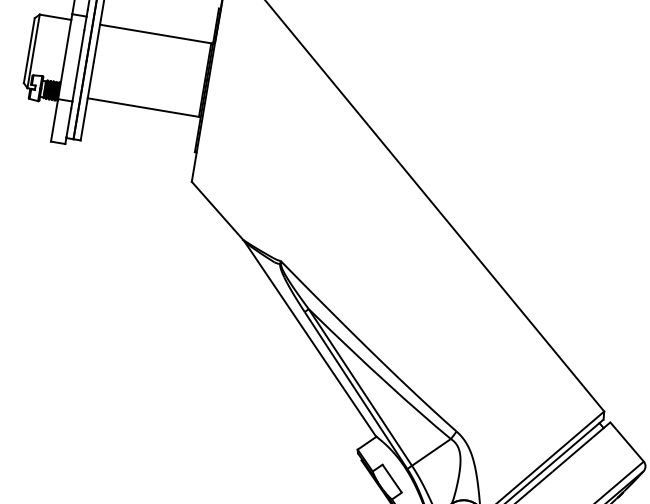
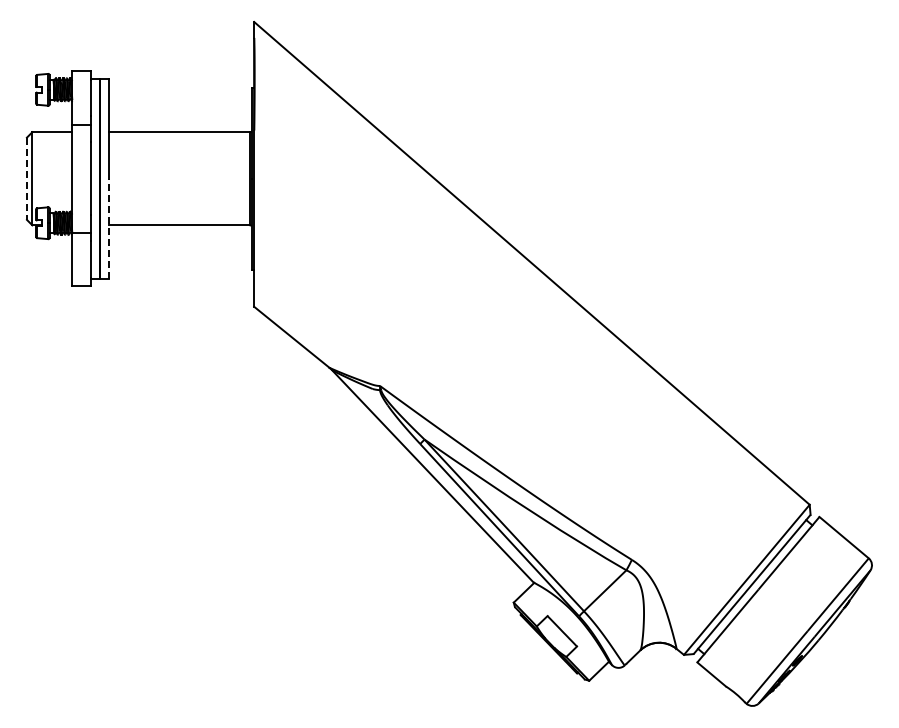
line: (28, 51) -> (26, 179), solid -> dashed
line: (87, 100) -> (108, 228), solid -> dashed

